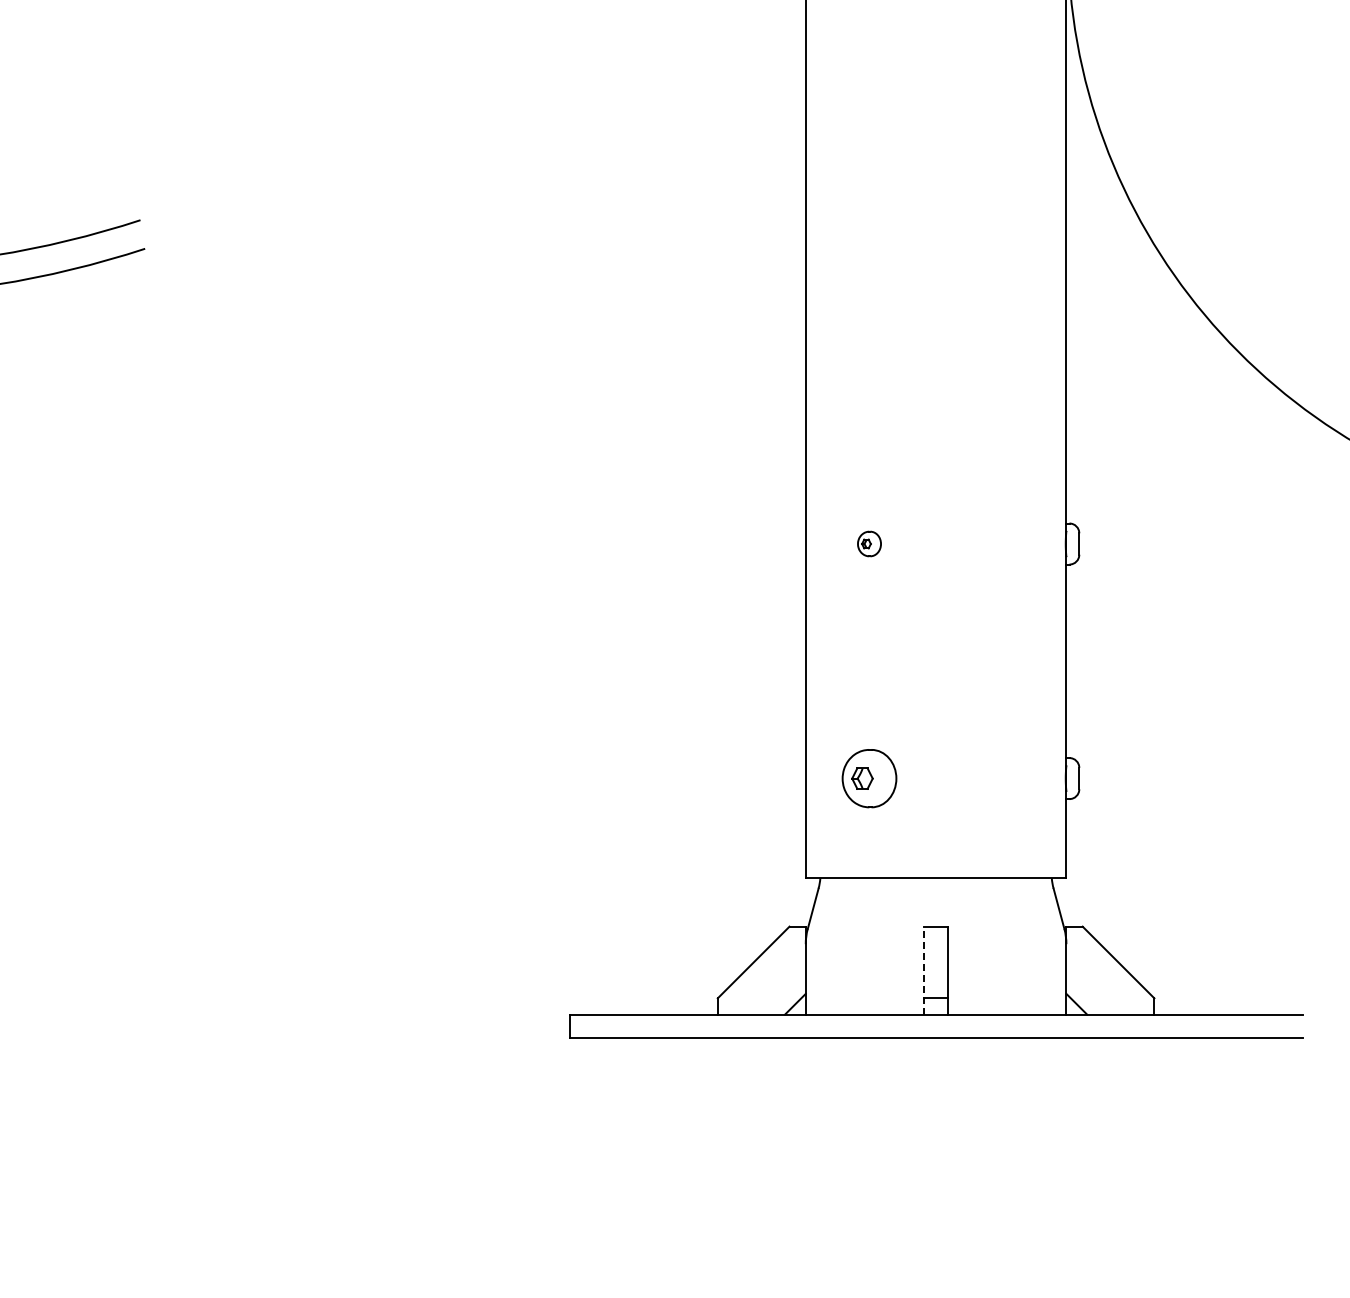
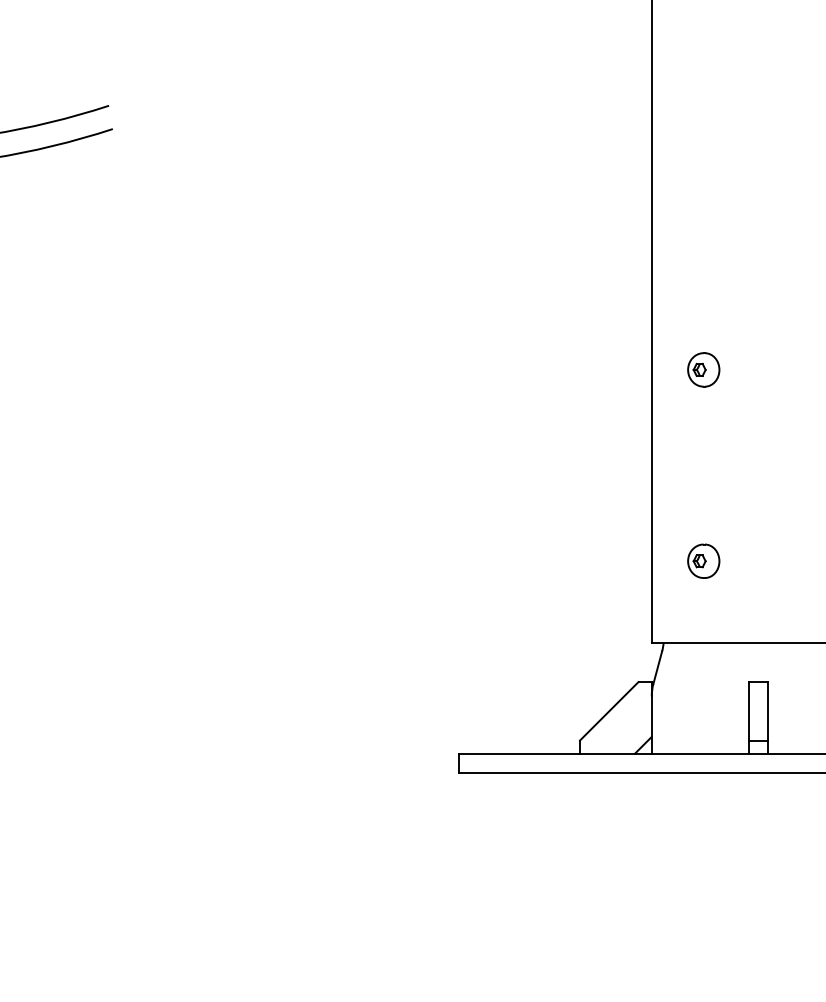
part: (869, 543) -> (703, 369), size x1.67
part: (869, 778) -> (703, 561), size x0.71
line: (924, 970) -> (748, 717), dashed -> solid

